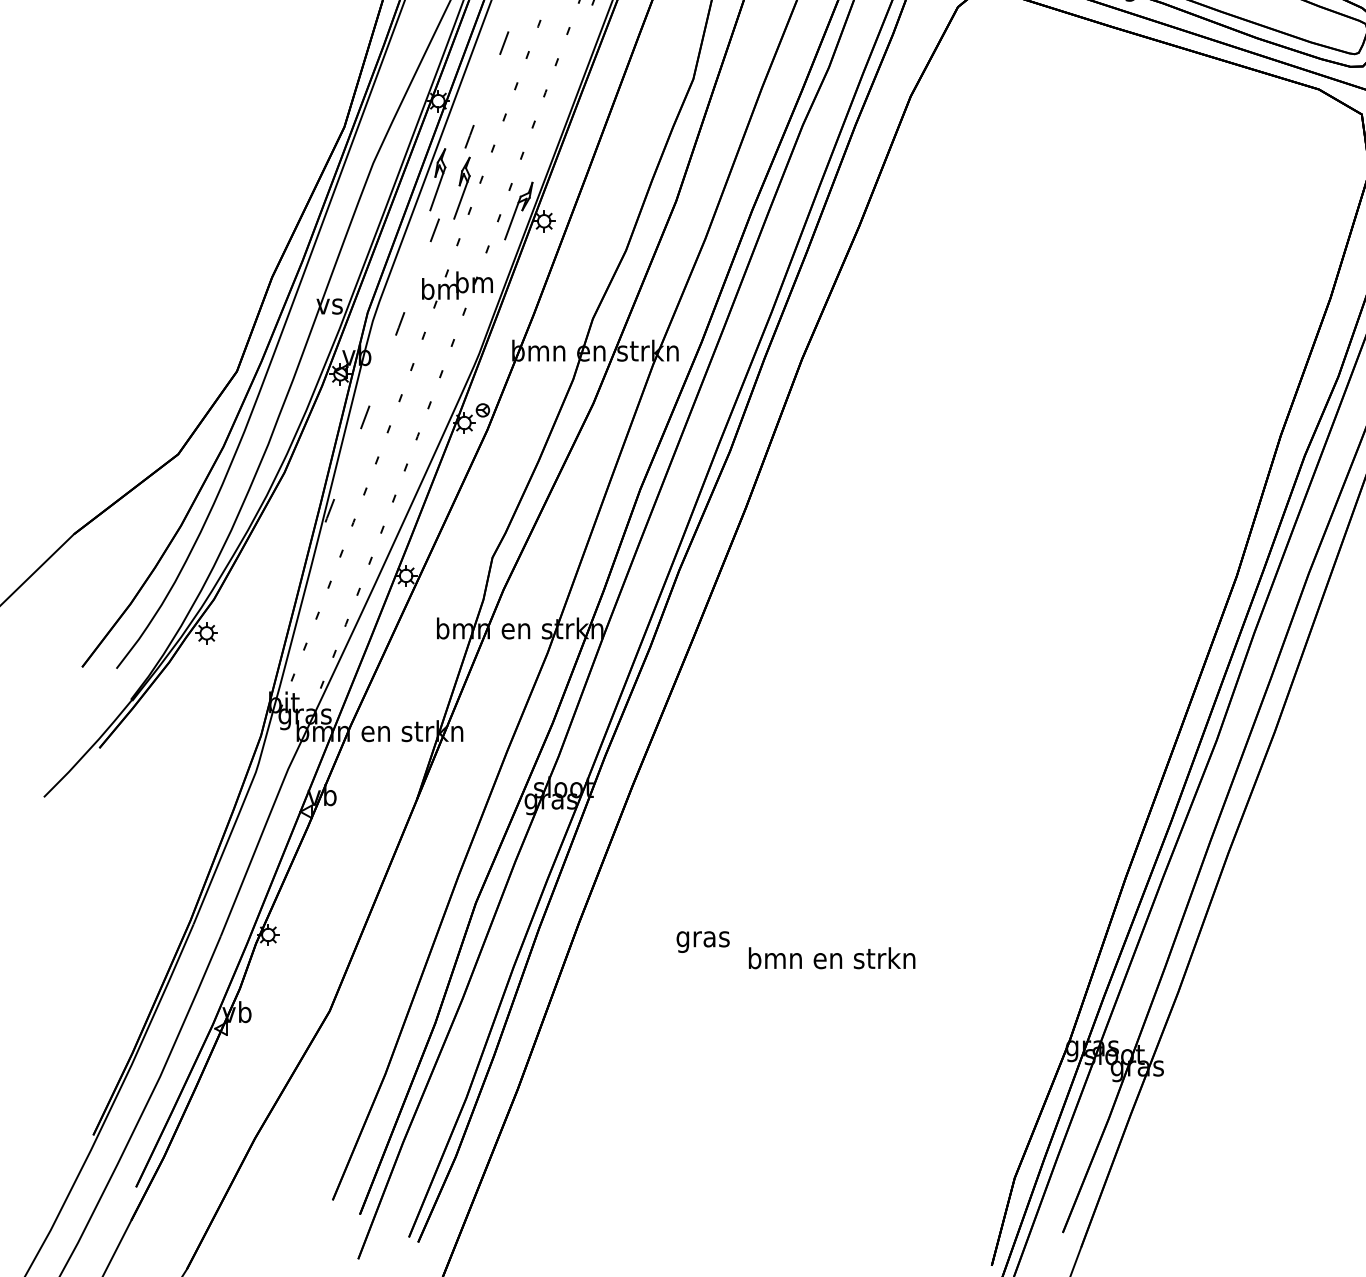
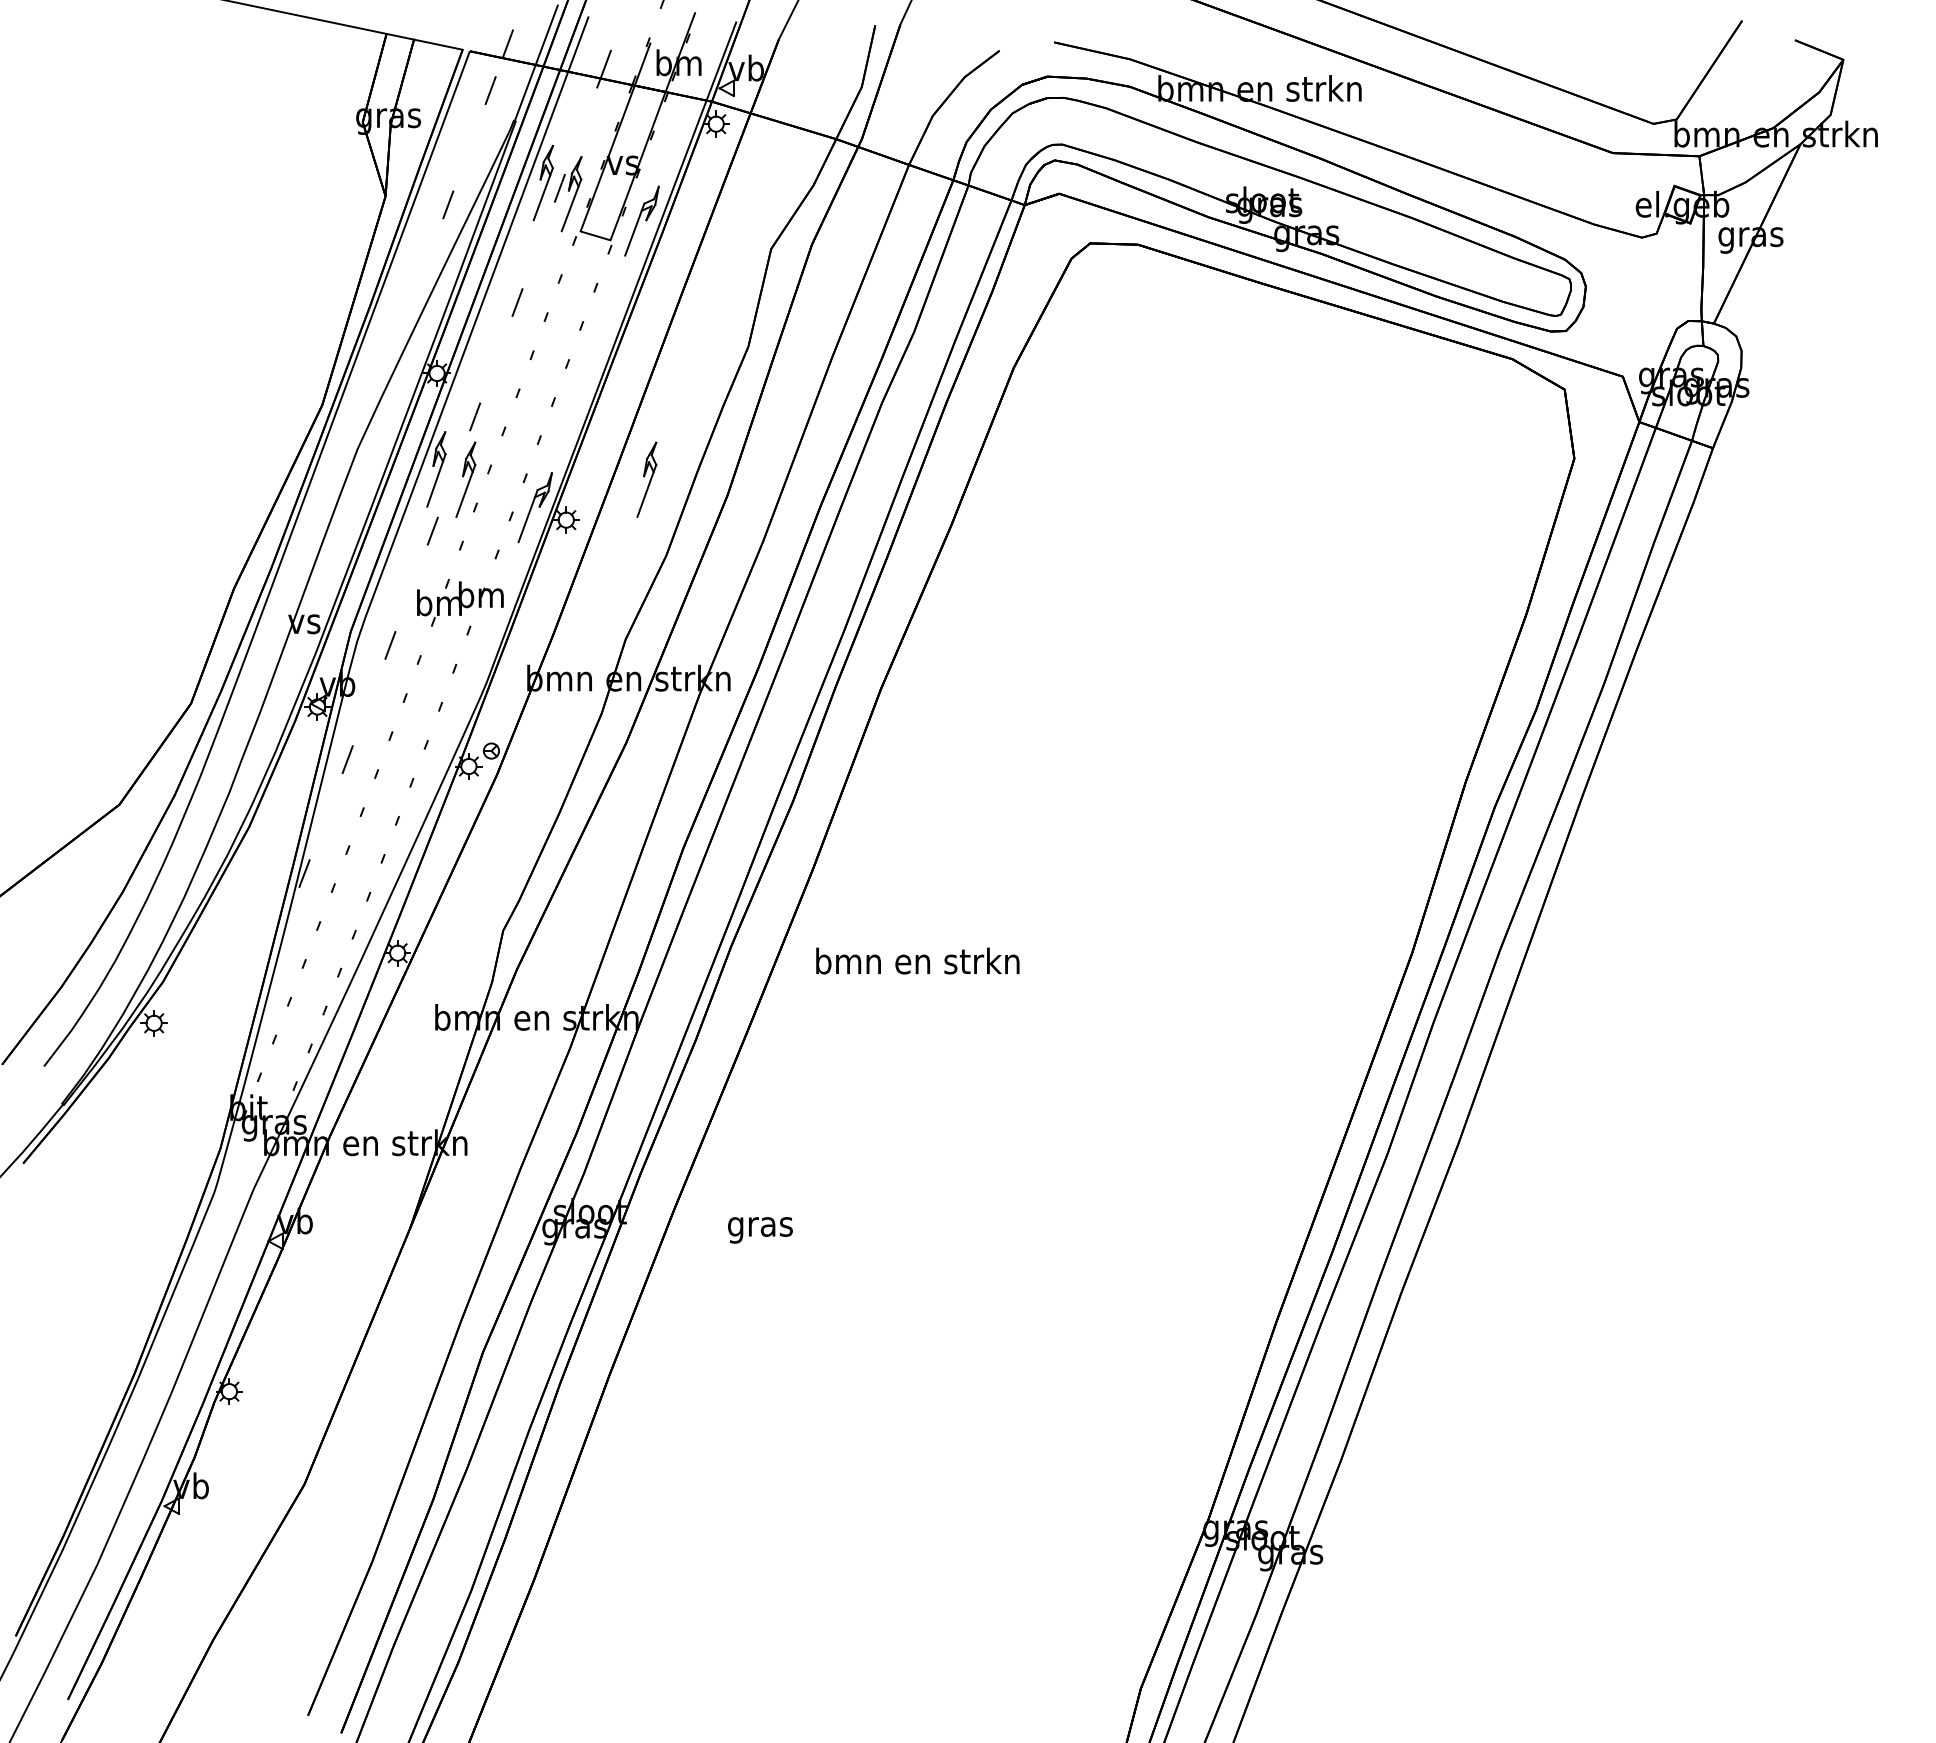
part: (609, 188) -> (646, 479), added
text: (703, 942) -> (760, 1230), moved
text: (831, 957) -> (917, 960), moved

